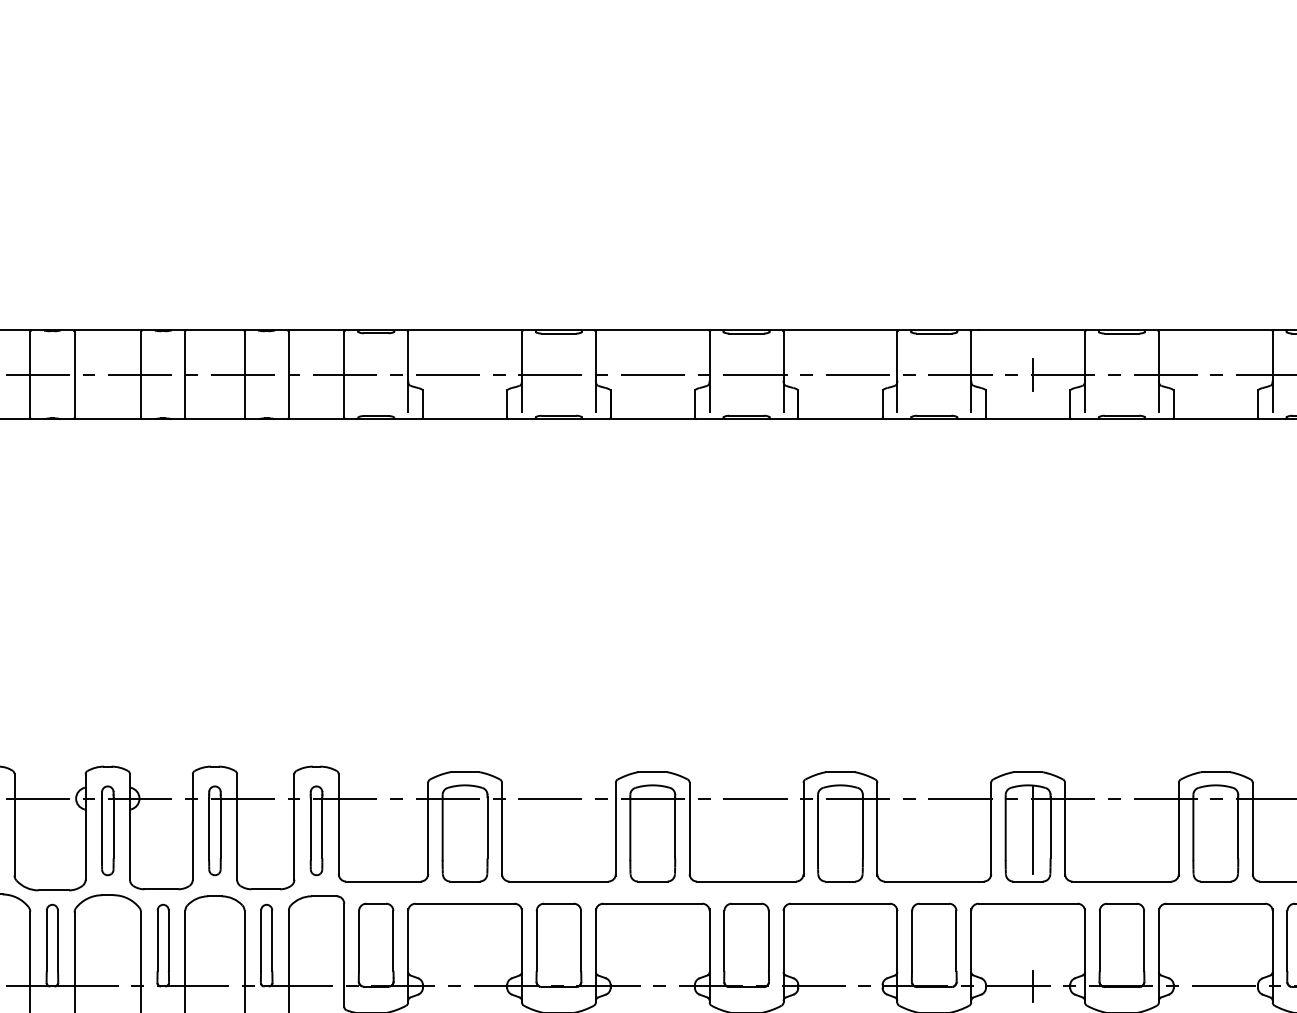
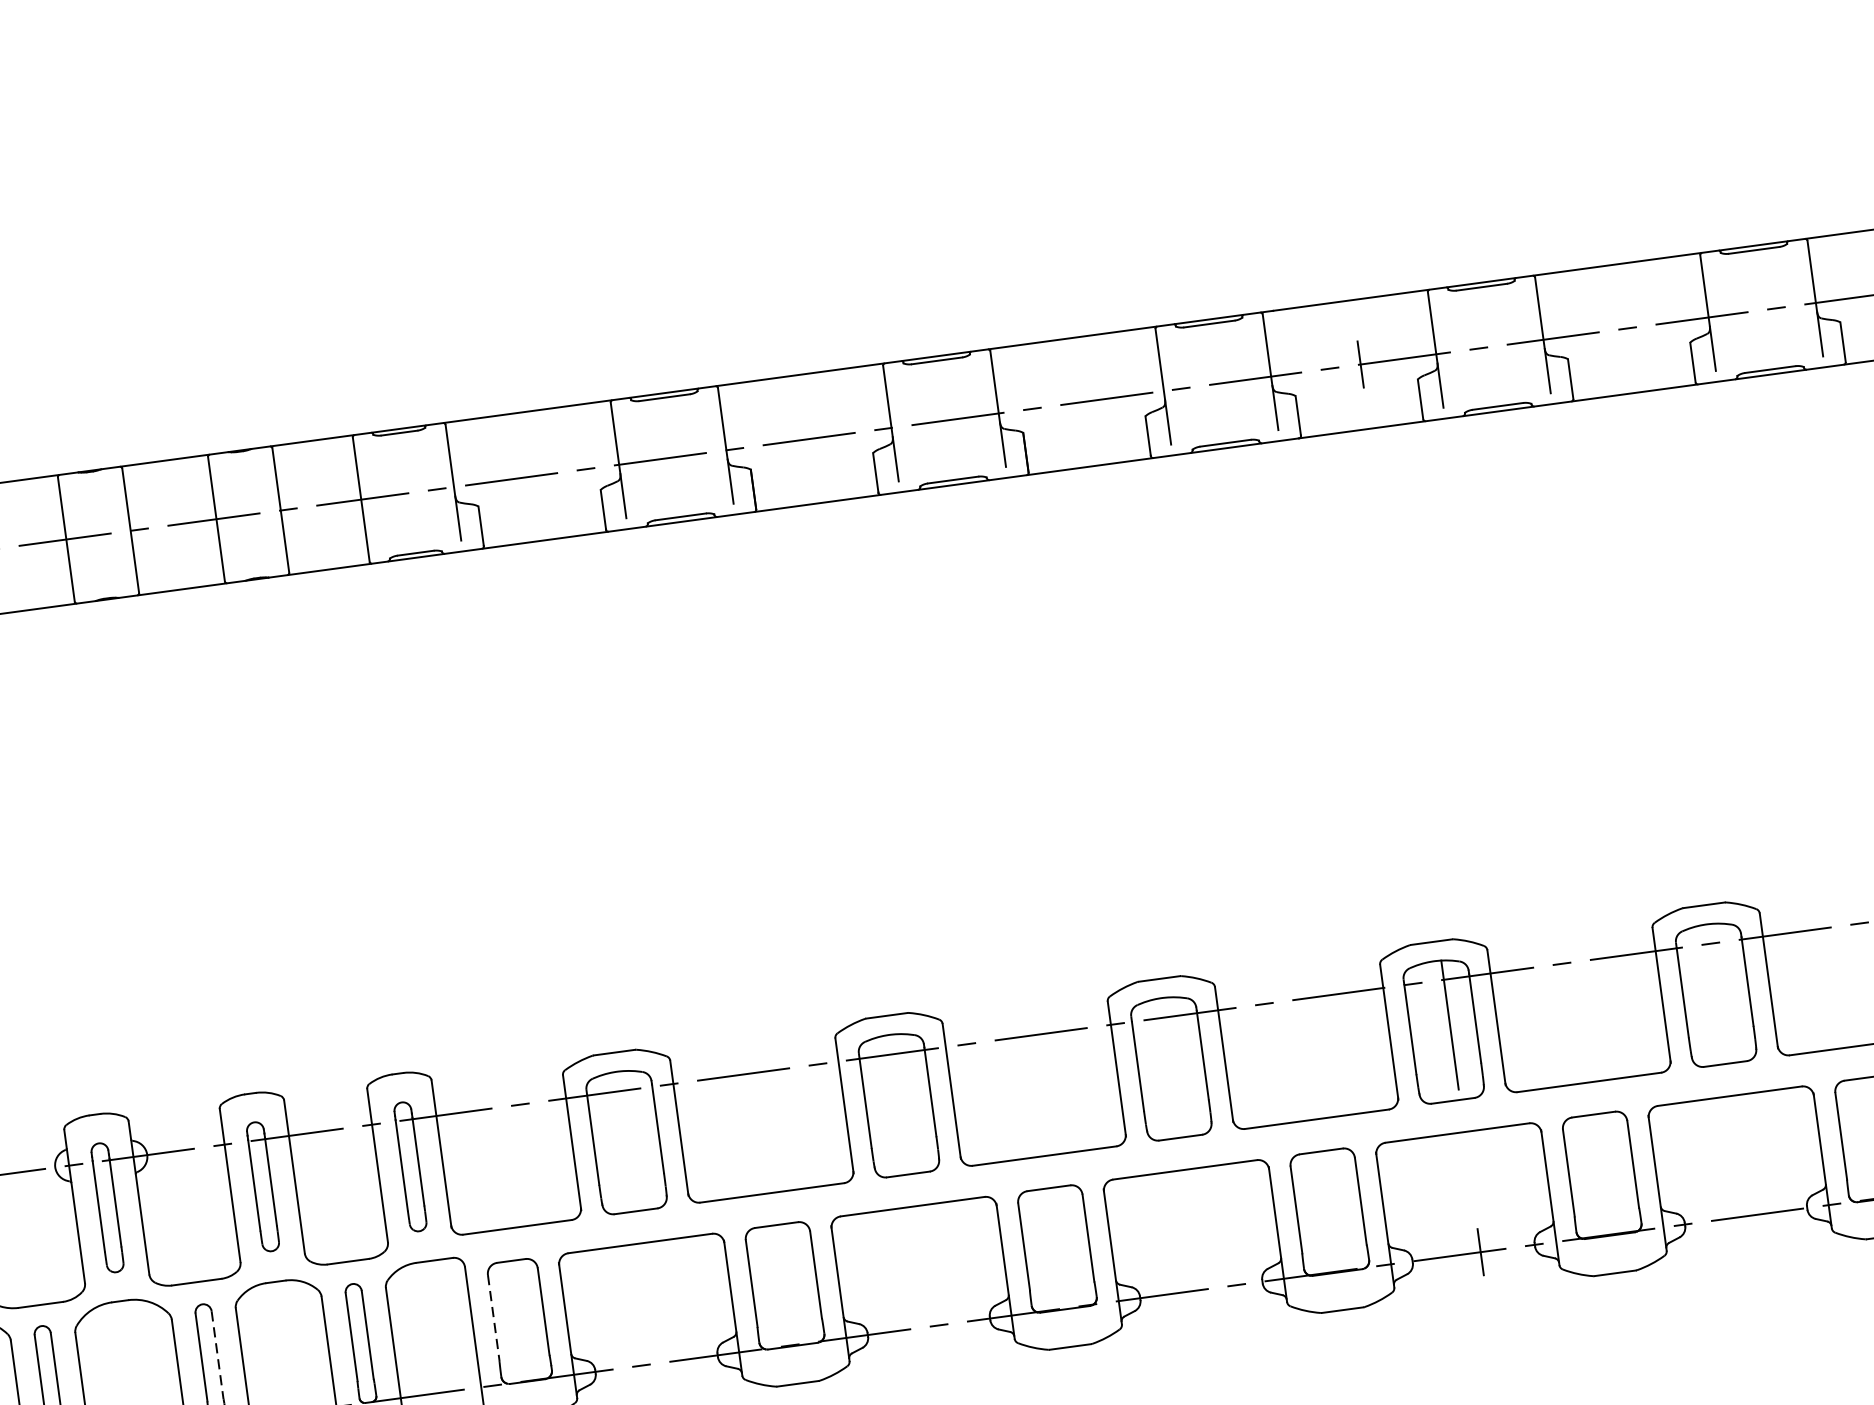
line: (168, 941) -> (217, 1356), solid -> dashed
line: (359, 941) -> (494, 1319), solid -> dashed

